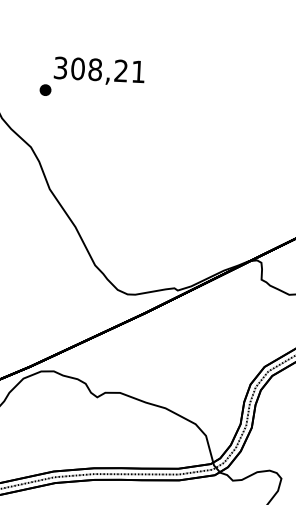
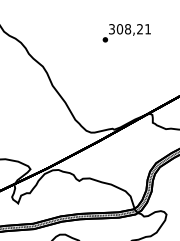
text: (91, 78) -> (126, 33), moved

